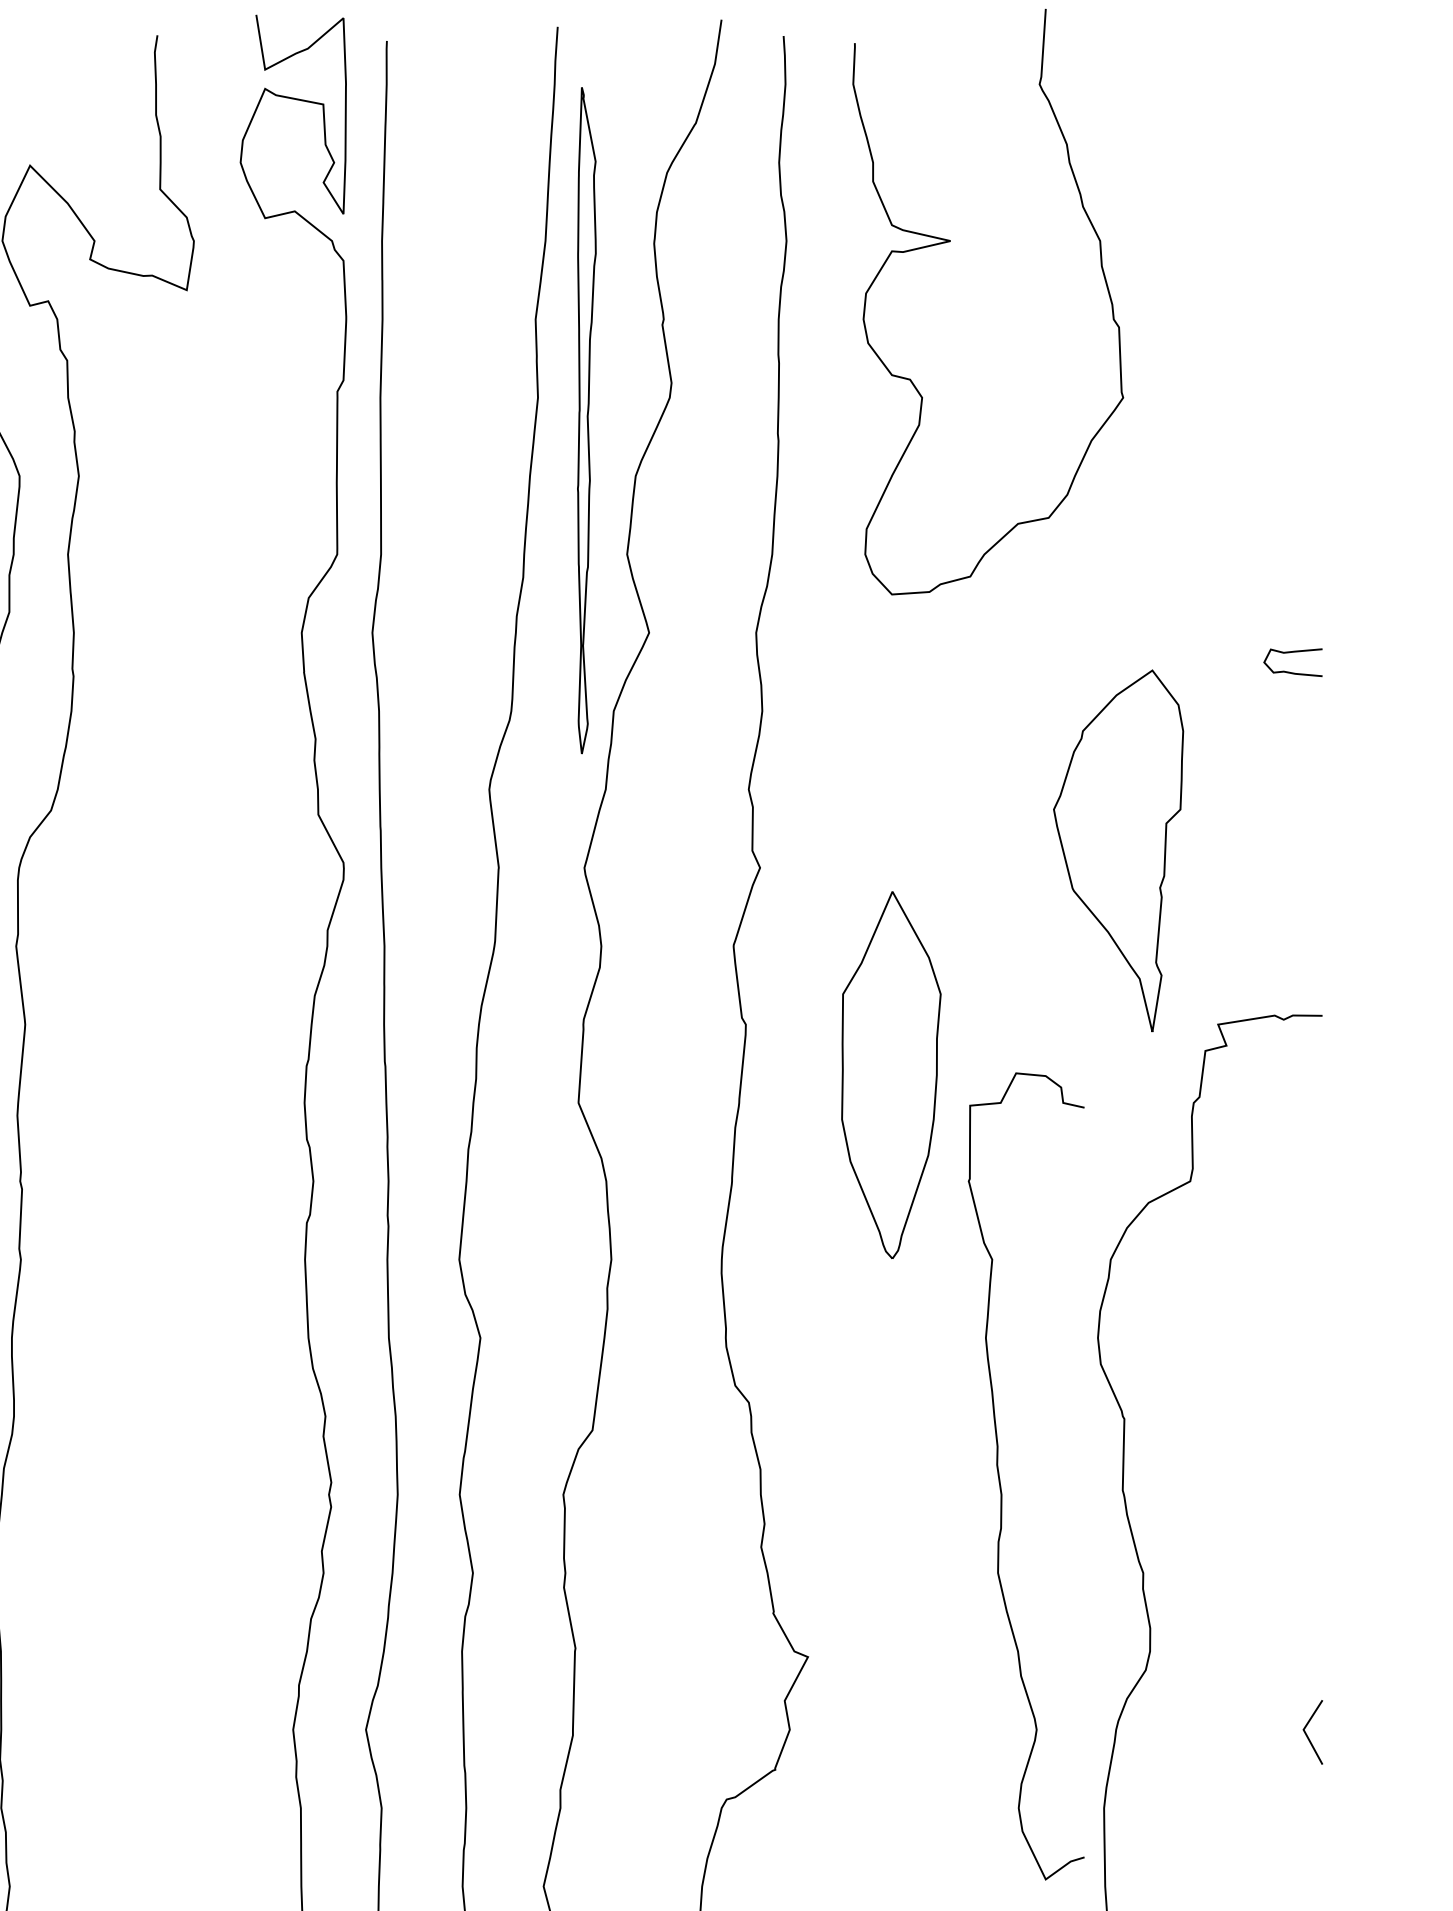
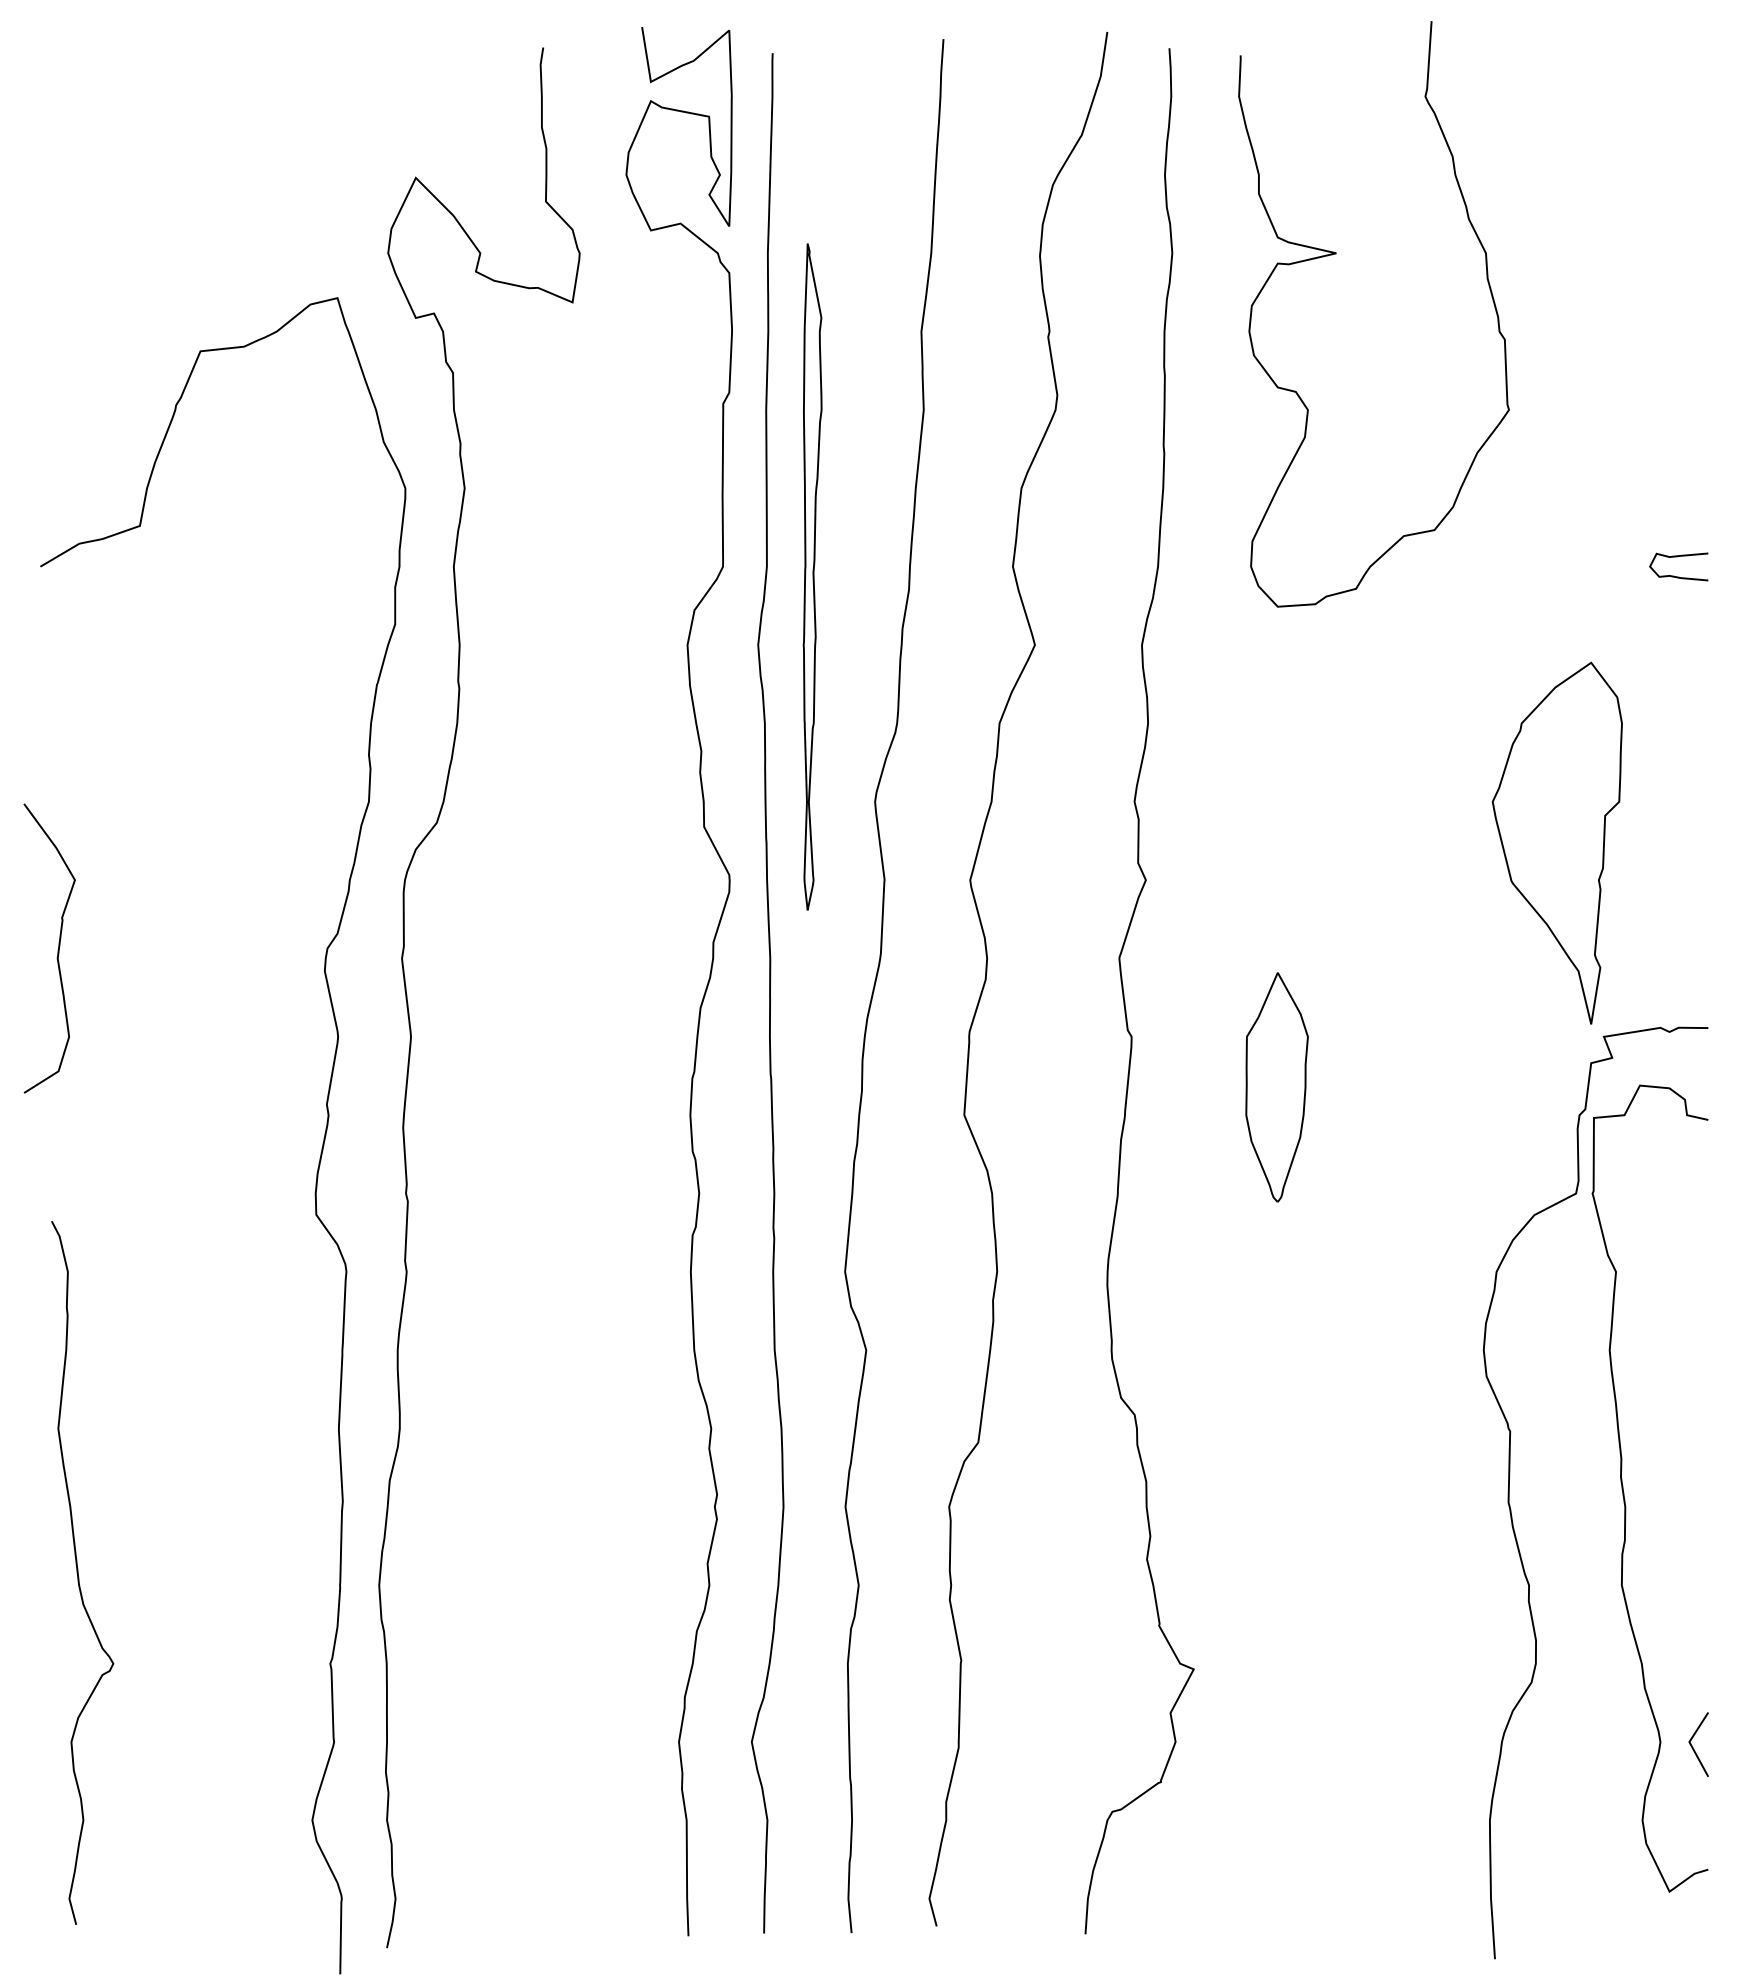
part: (586, 420) -> (812, 576), moved
curve: (1291, 653) -> (1677, 557), moved
part: (1117, 850) -> (1556, 842), moved
part: (890, 1075) -> (1276, 1087), size x0.62
curve: (1000, 1480) -> (1624, 1492), moved

